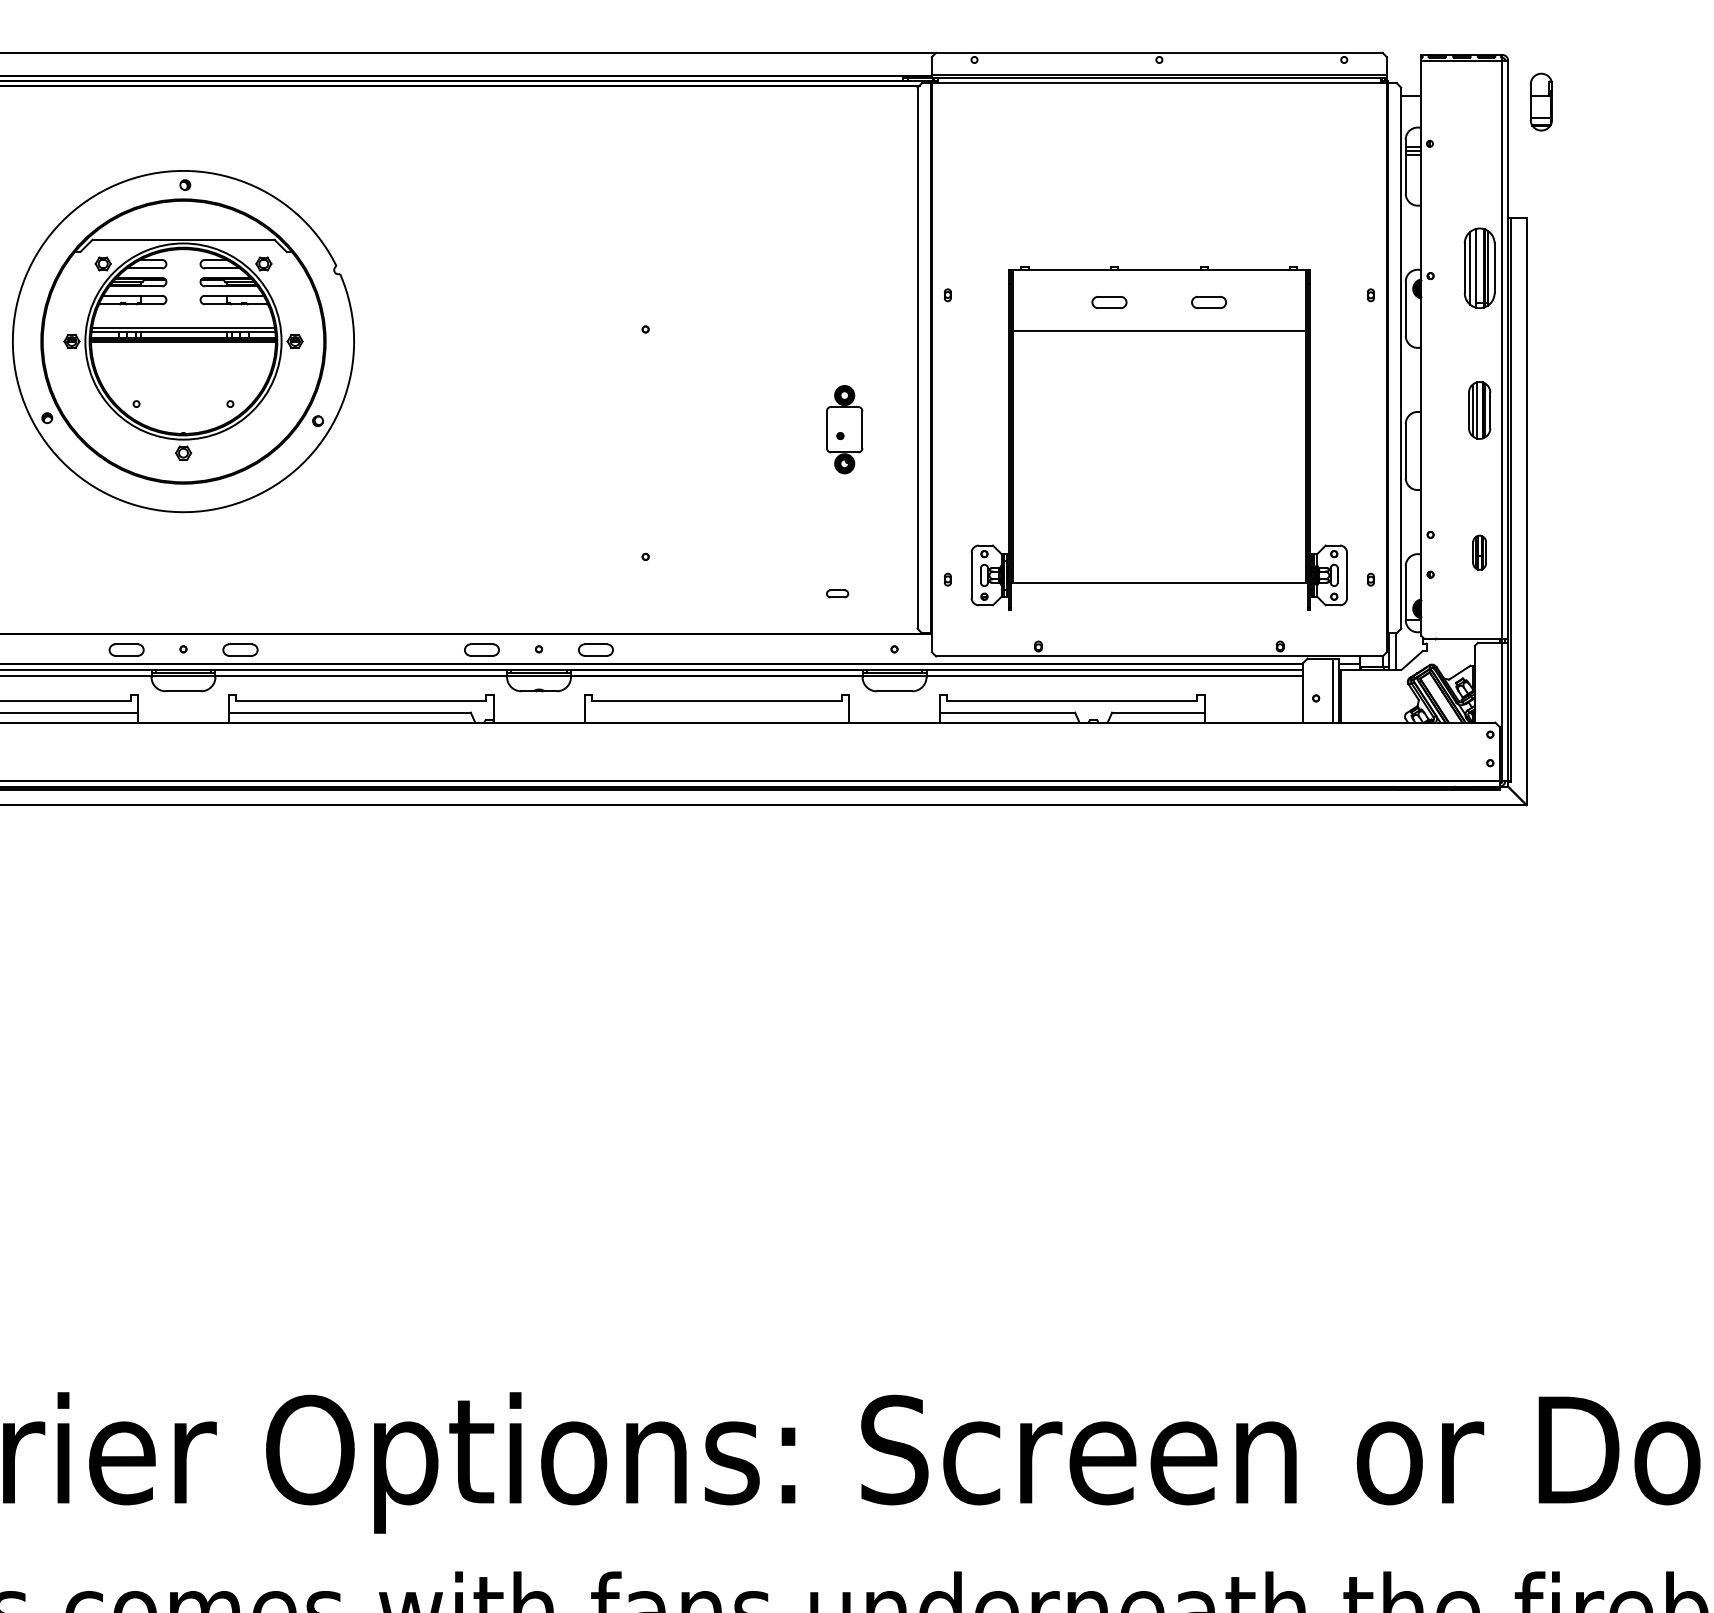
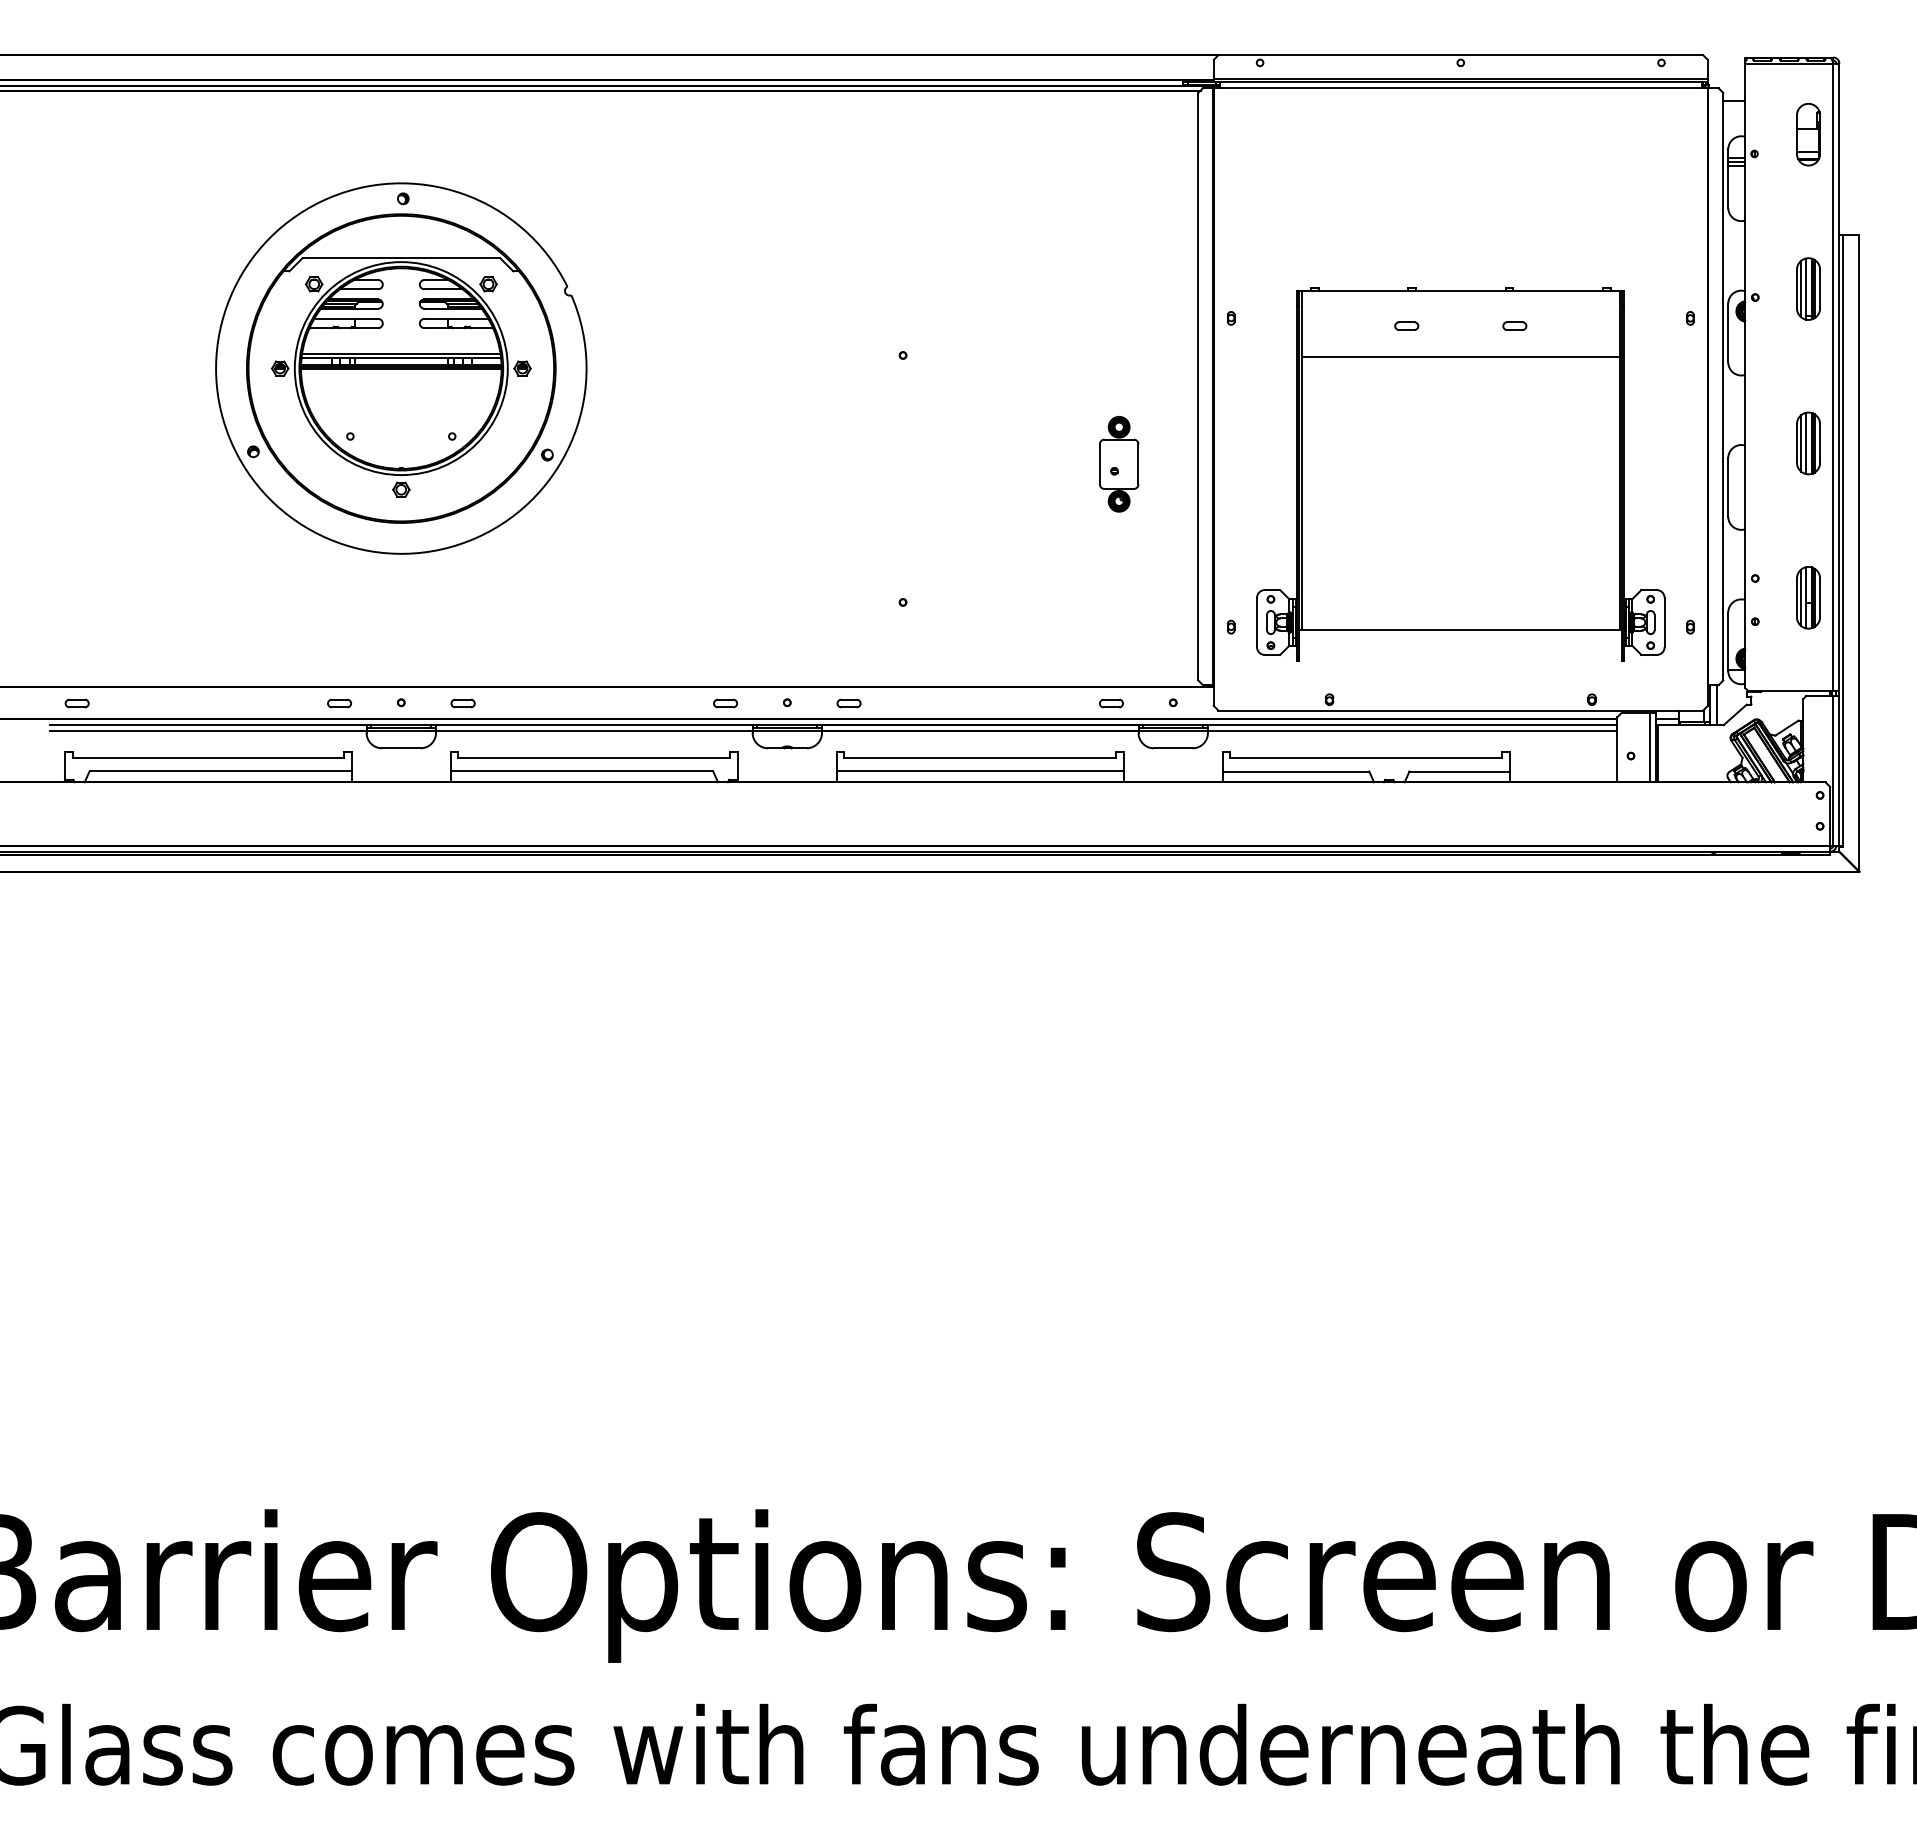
part: (1541, 101) -> (1808, 134), moved
part: (1479, 267) -> (1808, 288), size x0.71
part: (1109, 301) -> (1406, 325), size x0.62
part: (1208, 301) -> (1514, 325), size x0.62
part: (1479, 552) -> (1808, 597), size x1.67
part: (837, 593) -> (1111, 703), moved
part: (126, 650) -> (339, 703), size x0.62
part: (239, 650) -> (462, 703), size x0.62
part: (482, 650) -> (725, 703), size x0.62
part: (595, 650) -> (848, 703), size x0.62
line: (716, 712) -> (979, 771), added

